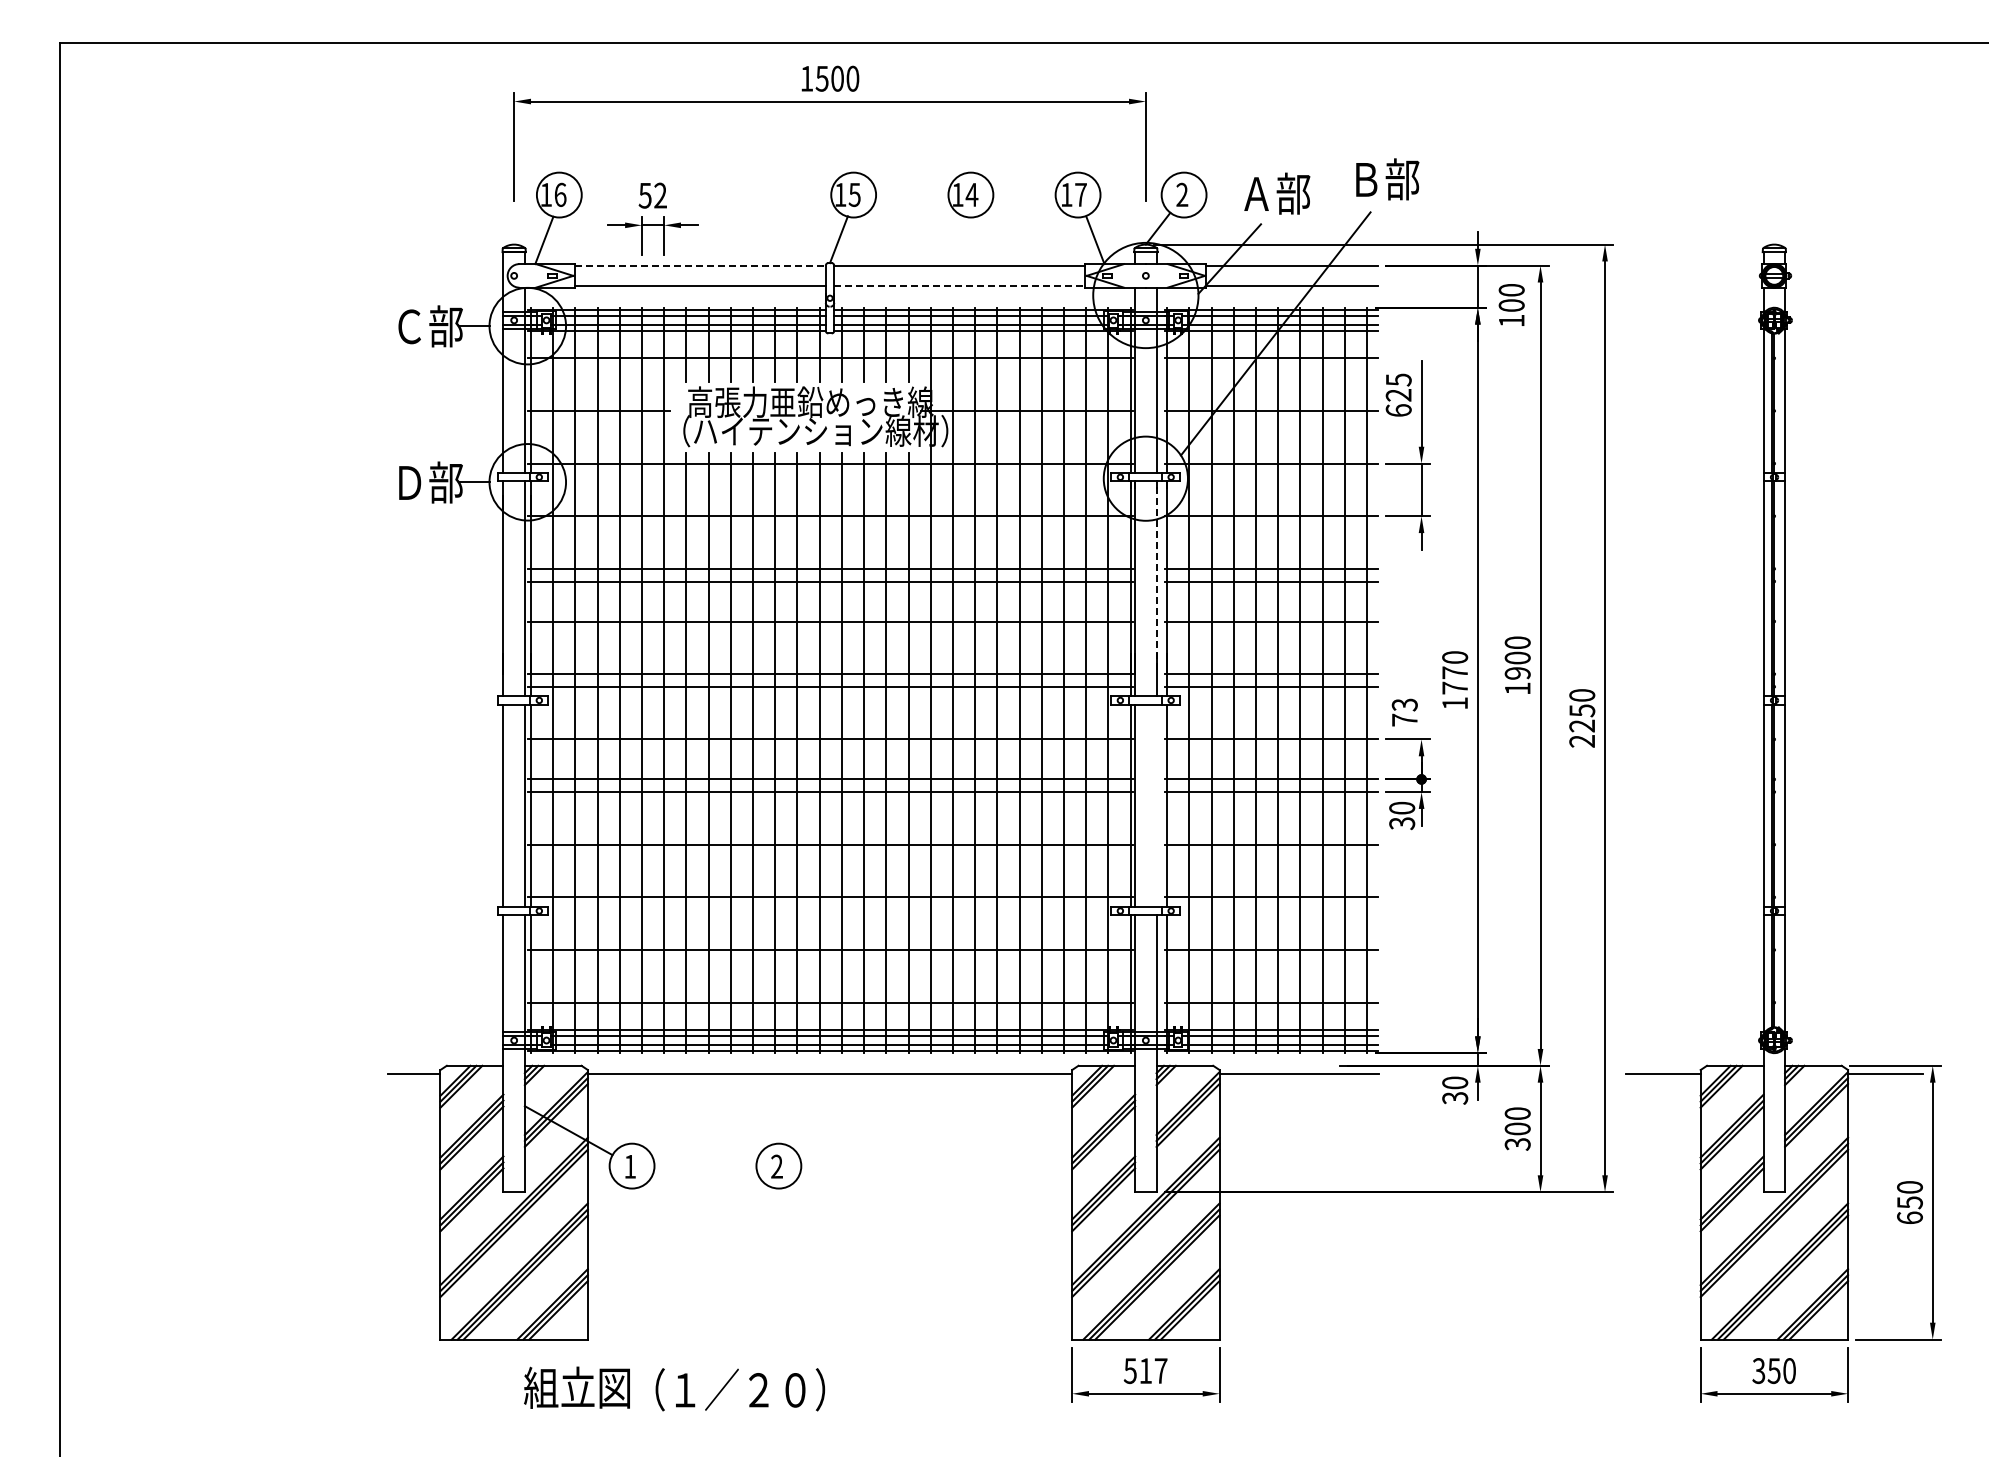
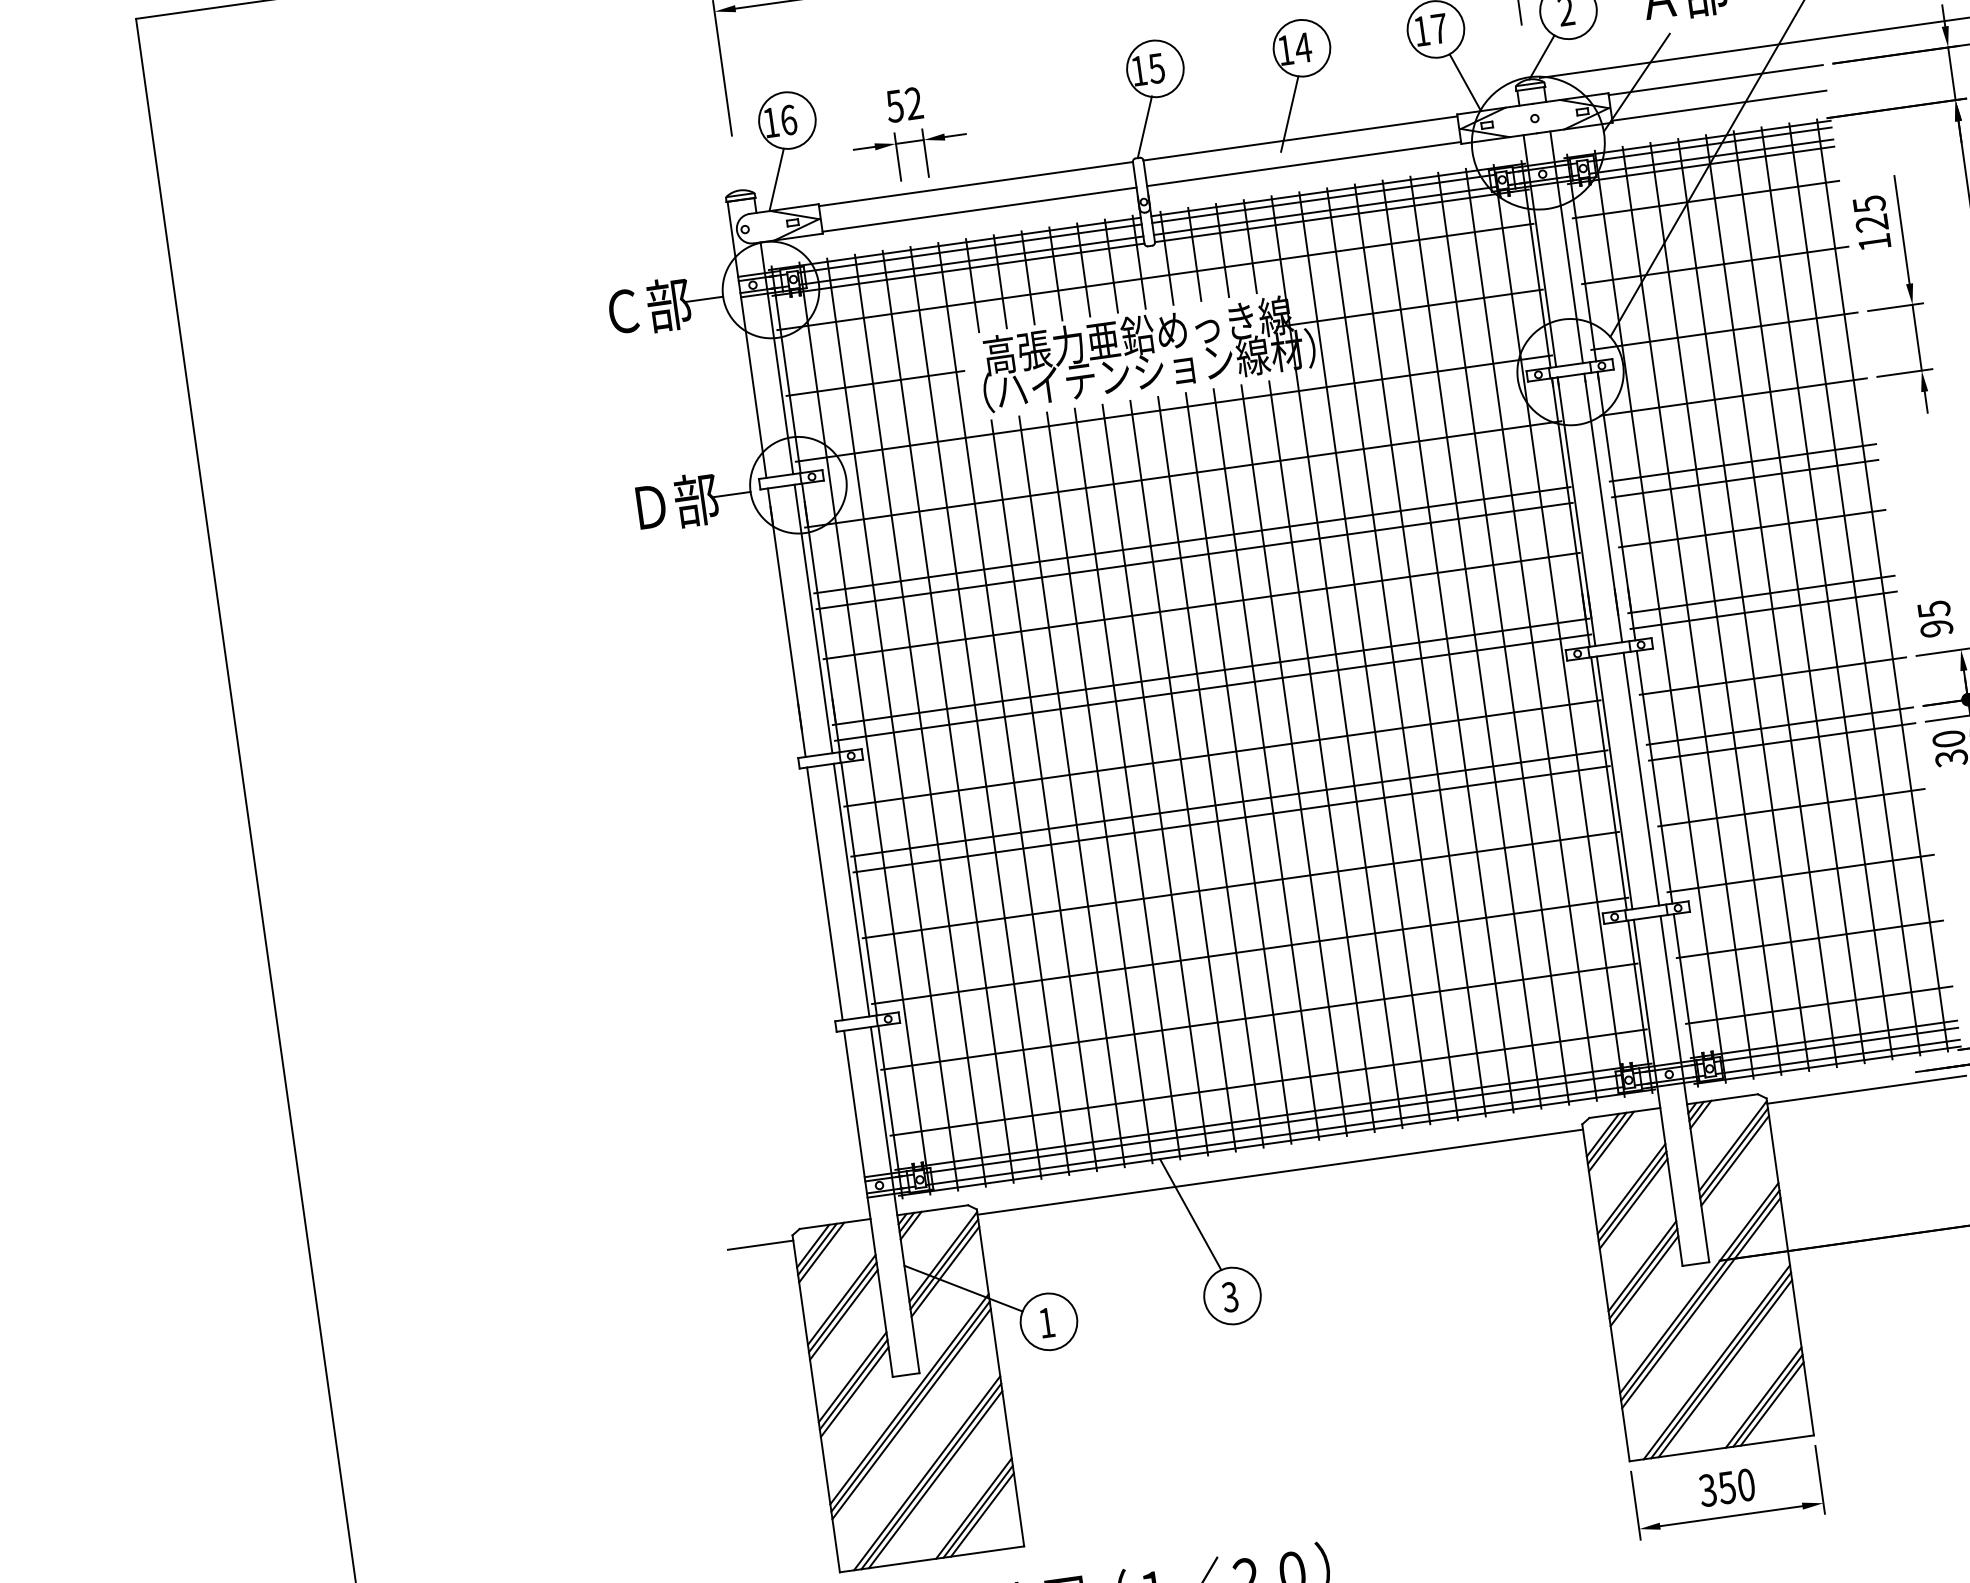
line: (954, 244) -> (1290, 112), added
line: (700, 265) -> (976, 183), dashed -> solid
line: (959, 286) -> (1303, 164), dashed -> solid
text: (1398, 410) -> (1874, 242), 625 -> 125
line: (1156, 580) -> (1601, 497), dashed -> solid
text: (1404, 712) -> (1934, 618), 73 -> 95
line: (1156, 805) -> (1641, 778), added
line: (754, 1097) -> (1189, 1214), added
text: (776, 1166) -> (1229, 1296), 2 -> 3
text: (1145, 1371) -> (1726, 1488), 517 -> 350

